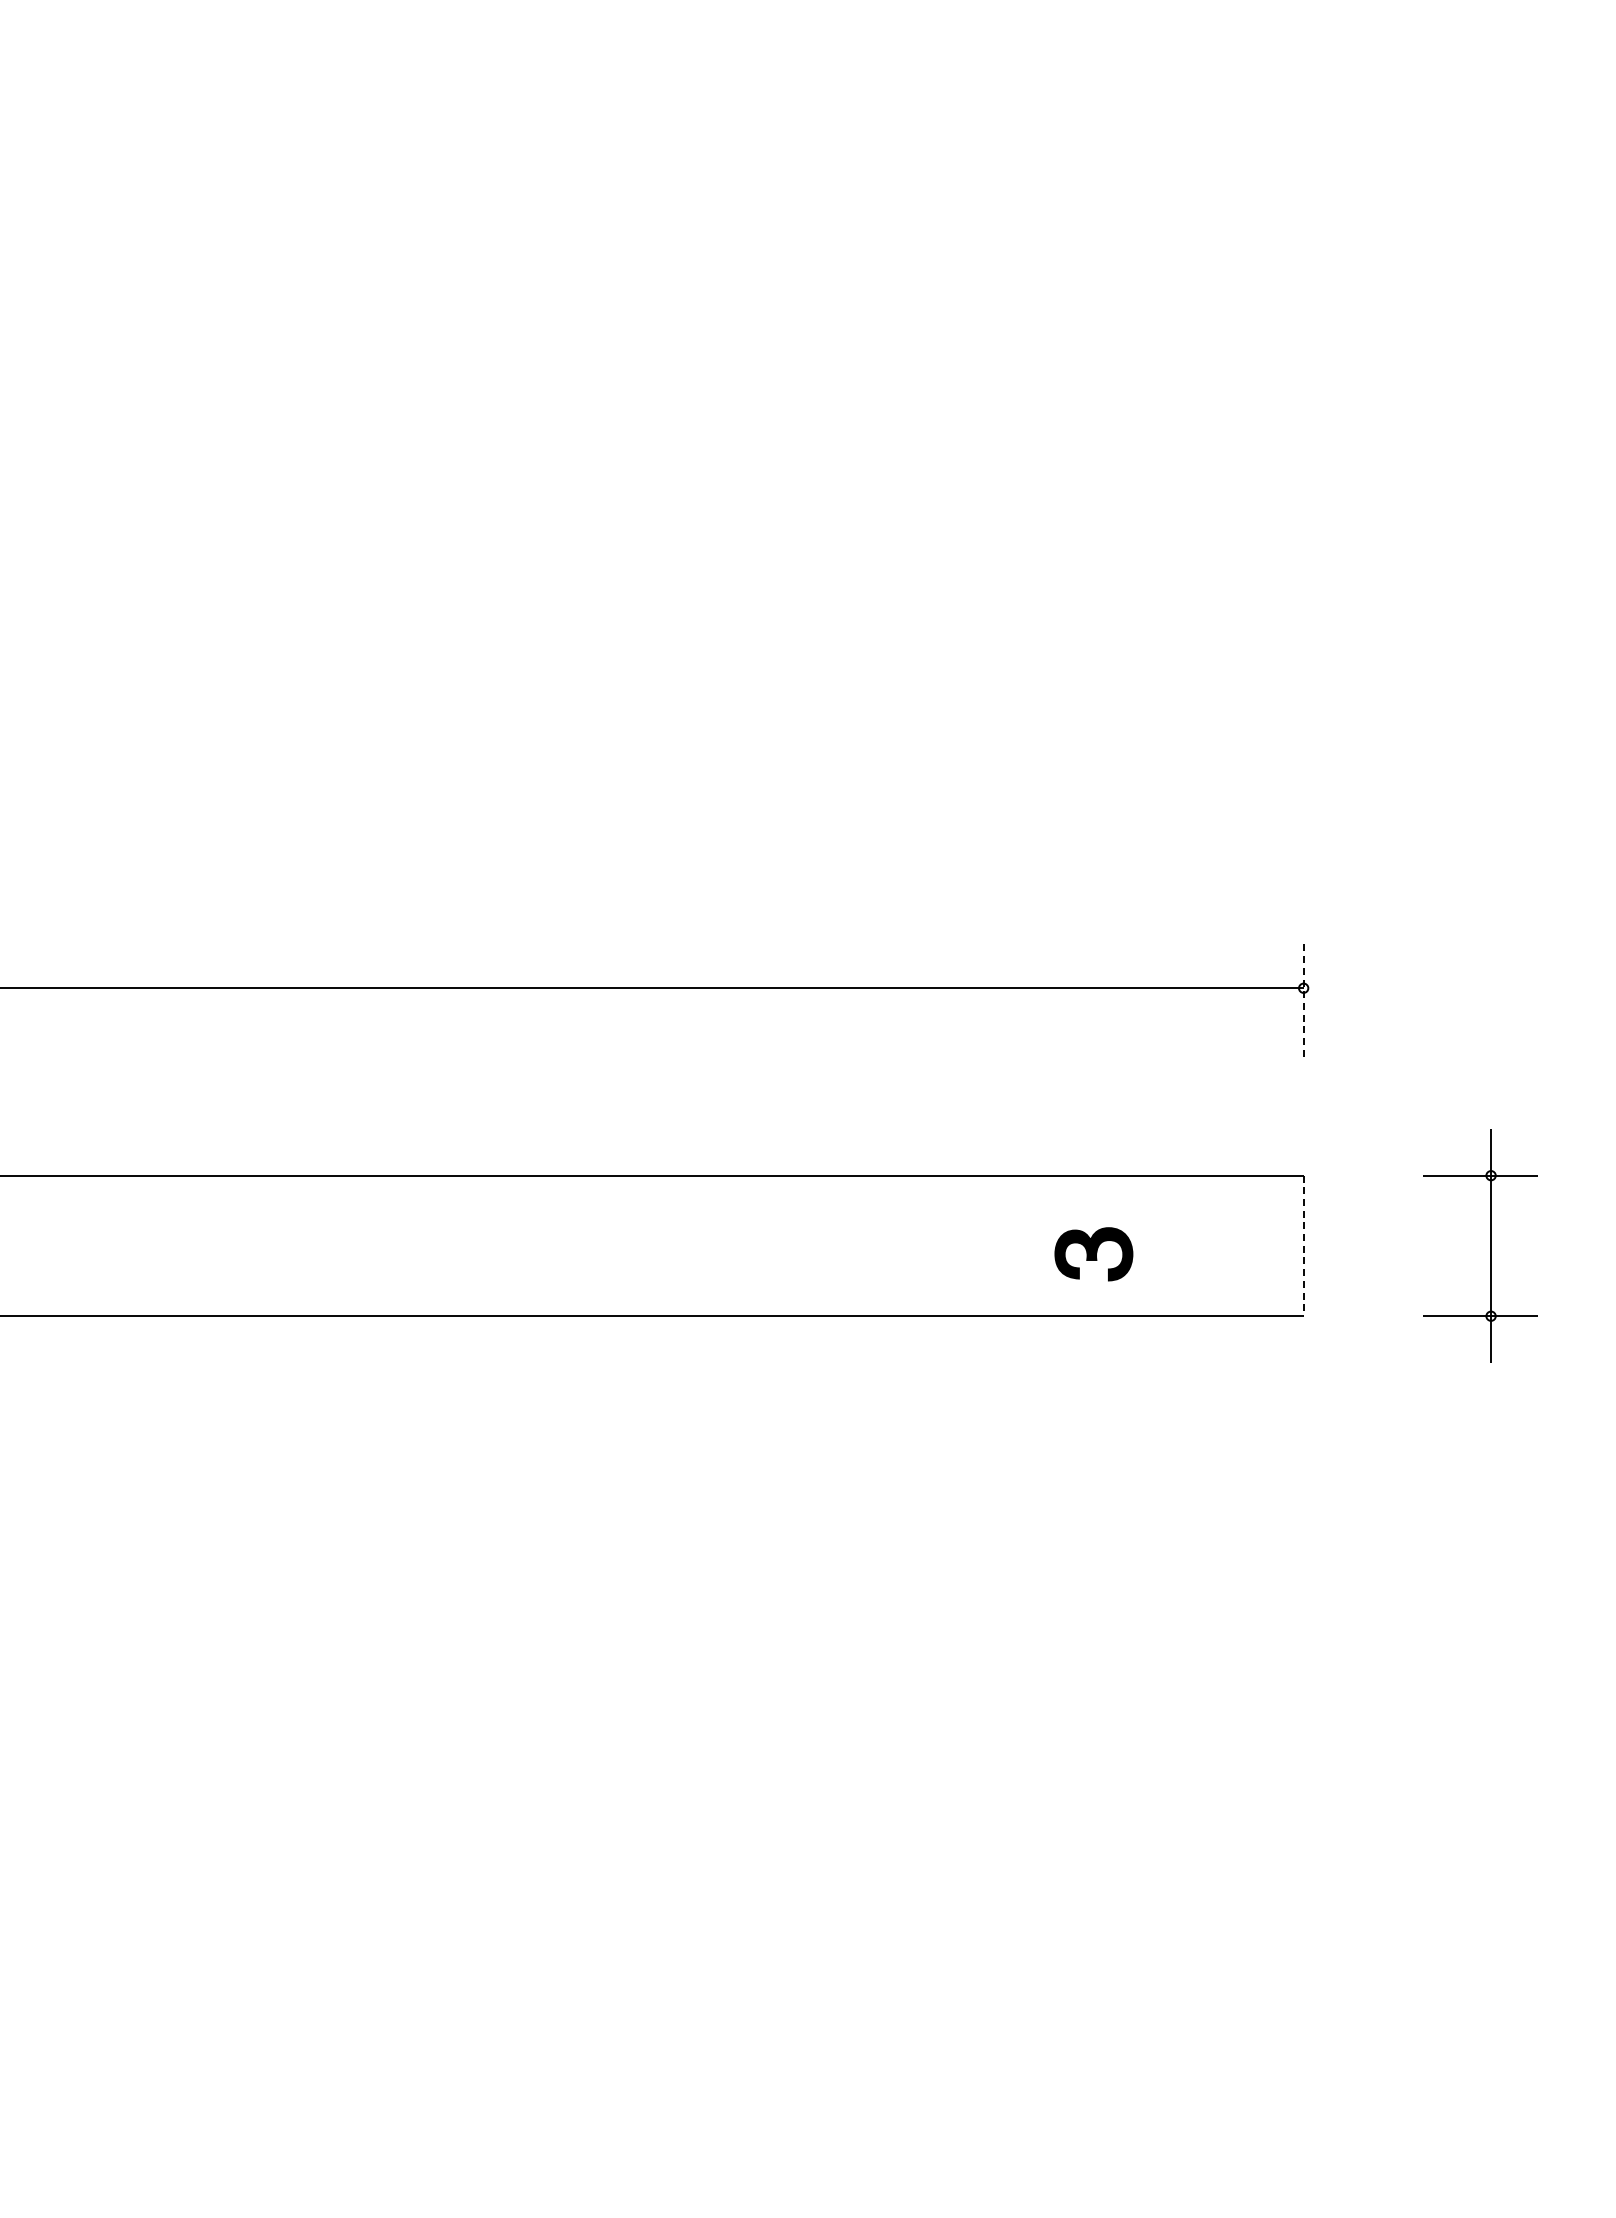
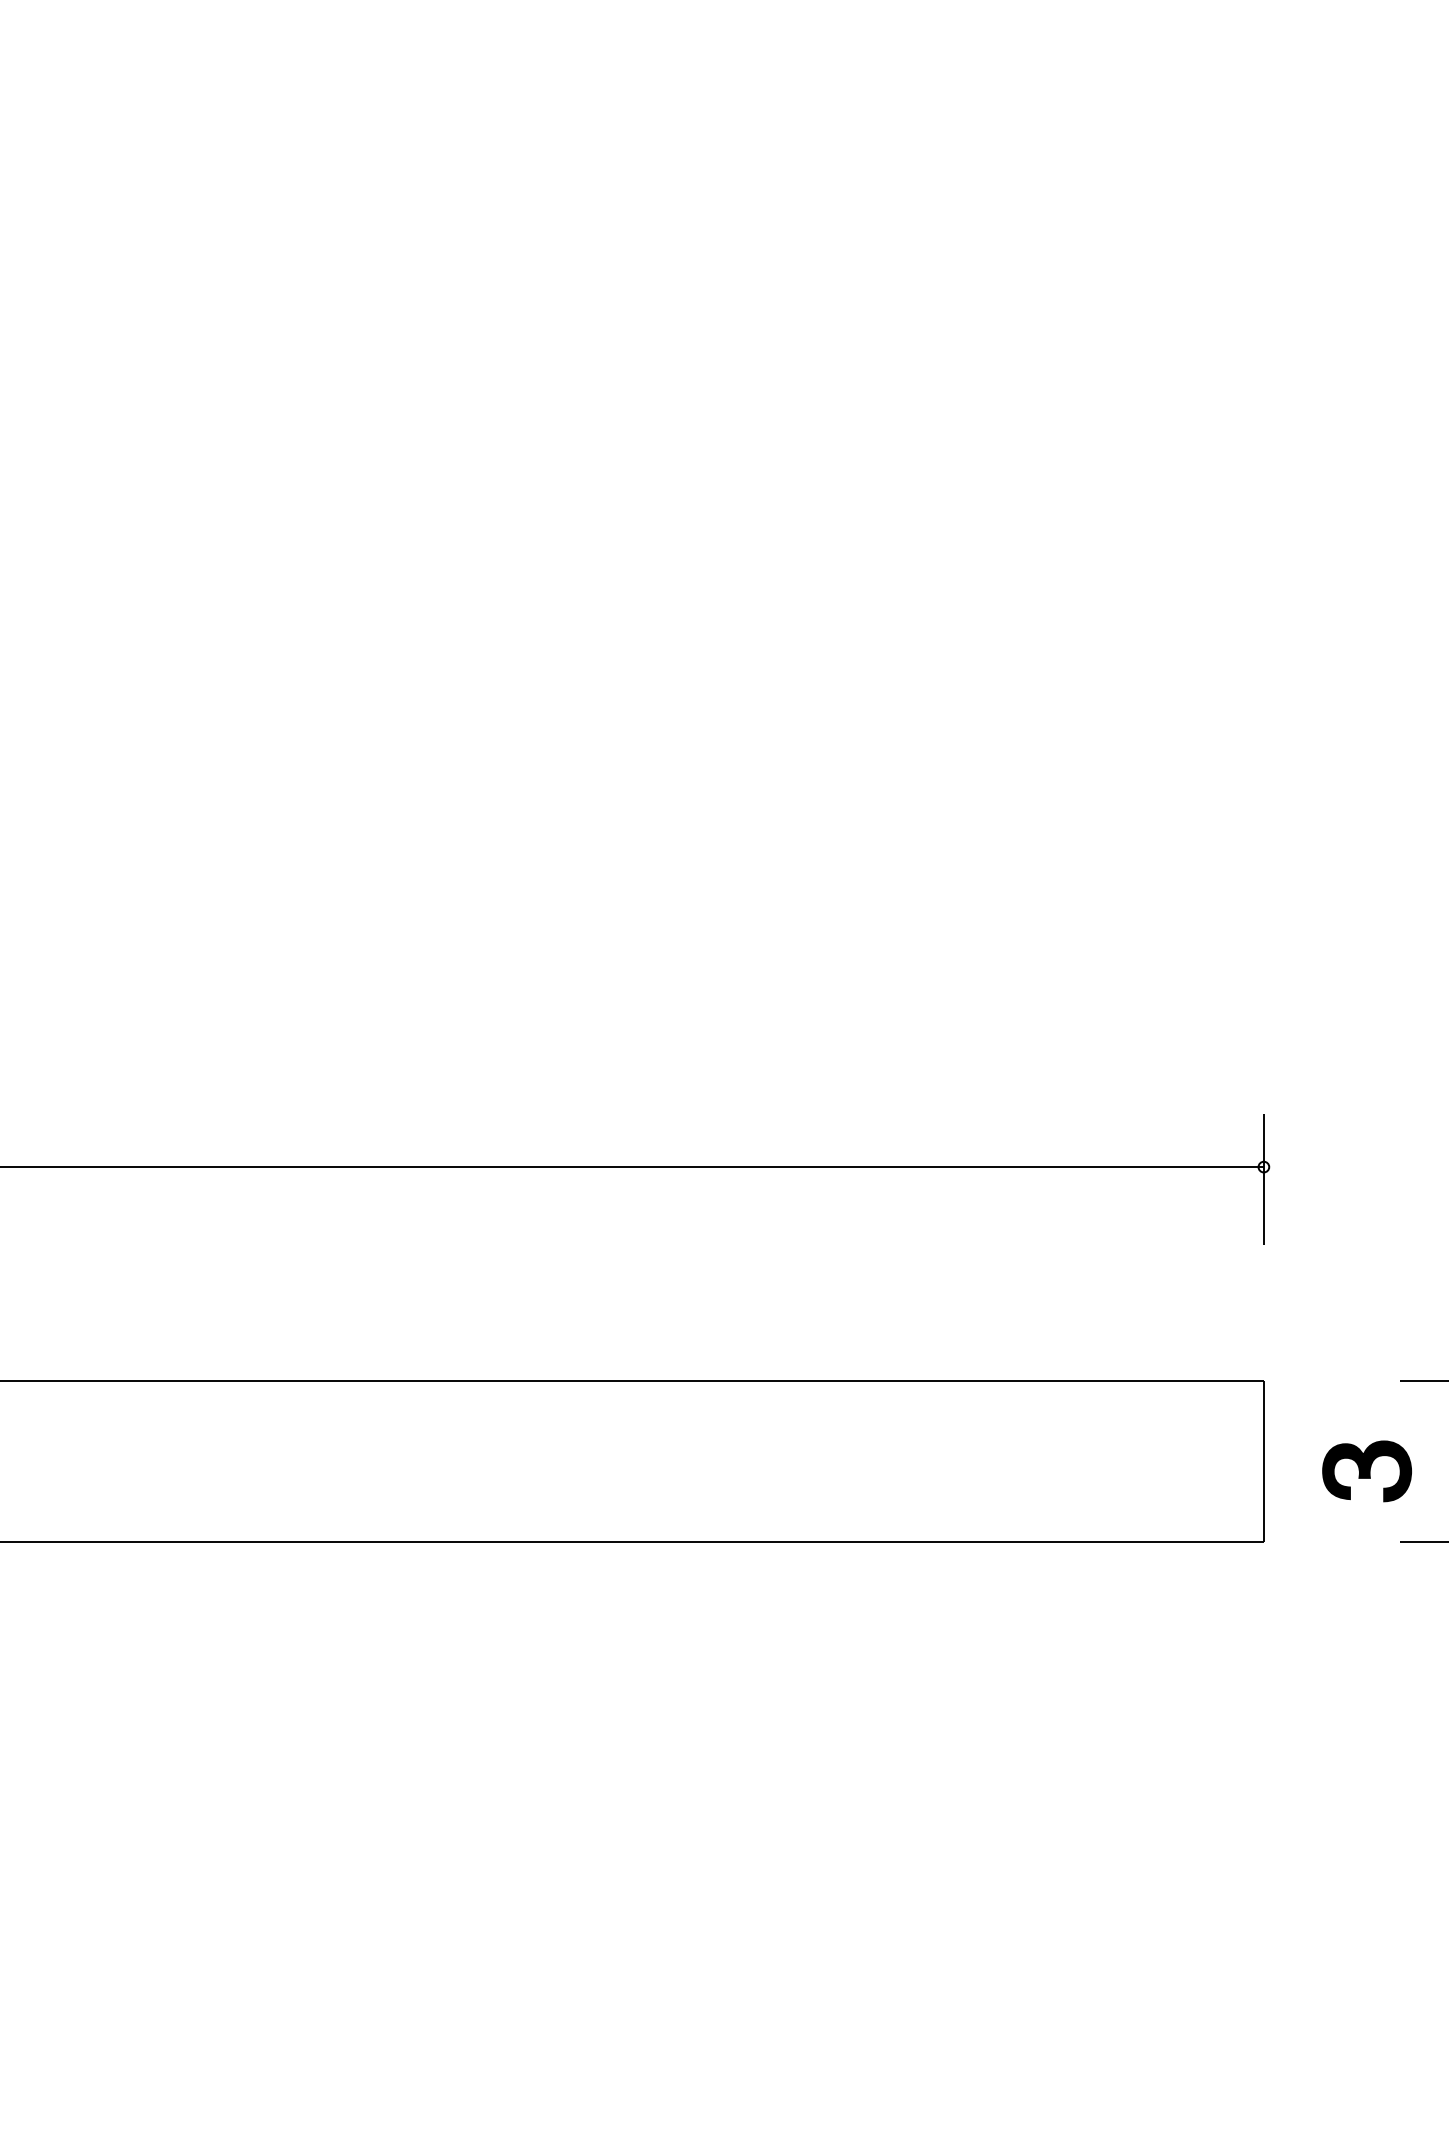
line: (1303, 999) -> (1263, 1179), dashed -> solid
line: (1303, 1246) -> (1263, 1462), dashed -> solid
part: (1093, 1254) -> (1366, 1471), moved

